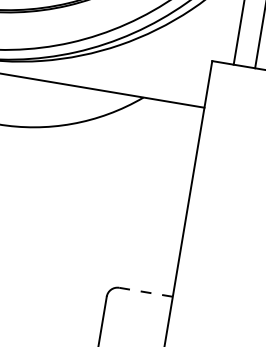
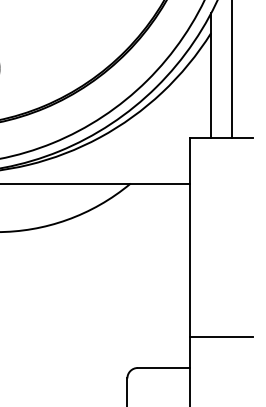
line: (210, 269) -> (221, 336), added
line: (146, 291) -> (164, 367), dashed -> solid

